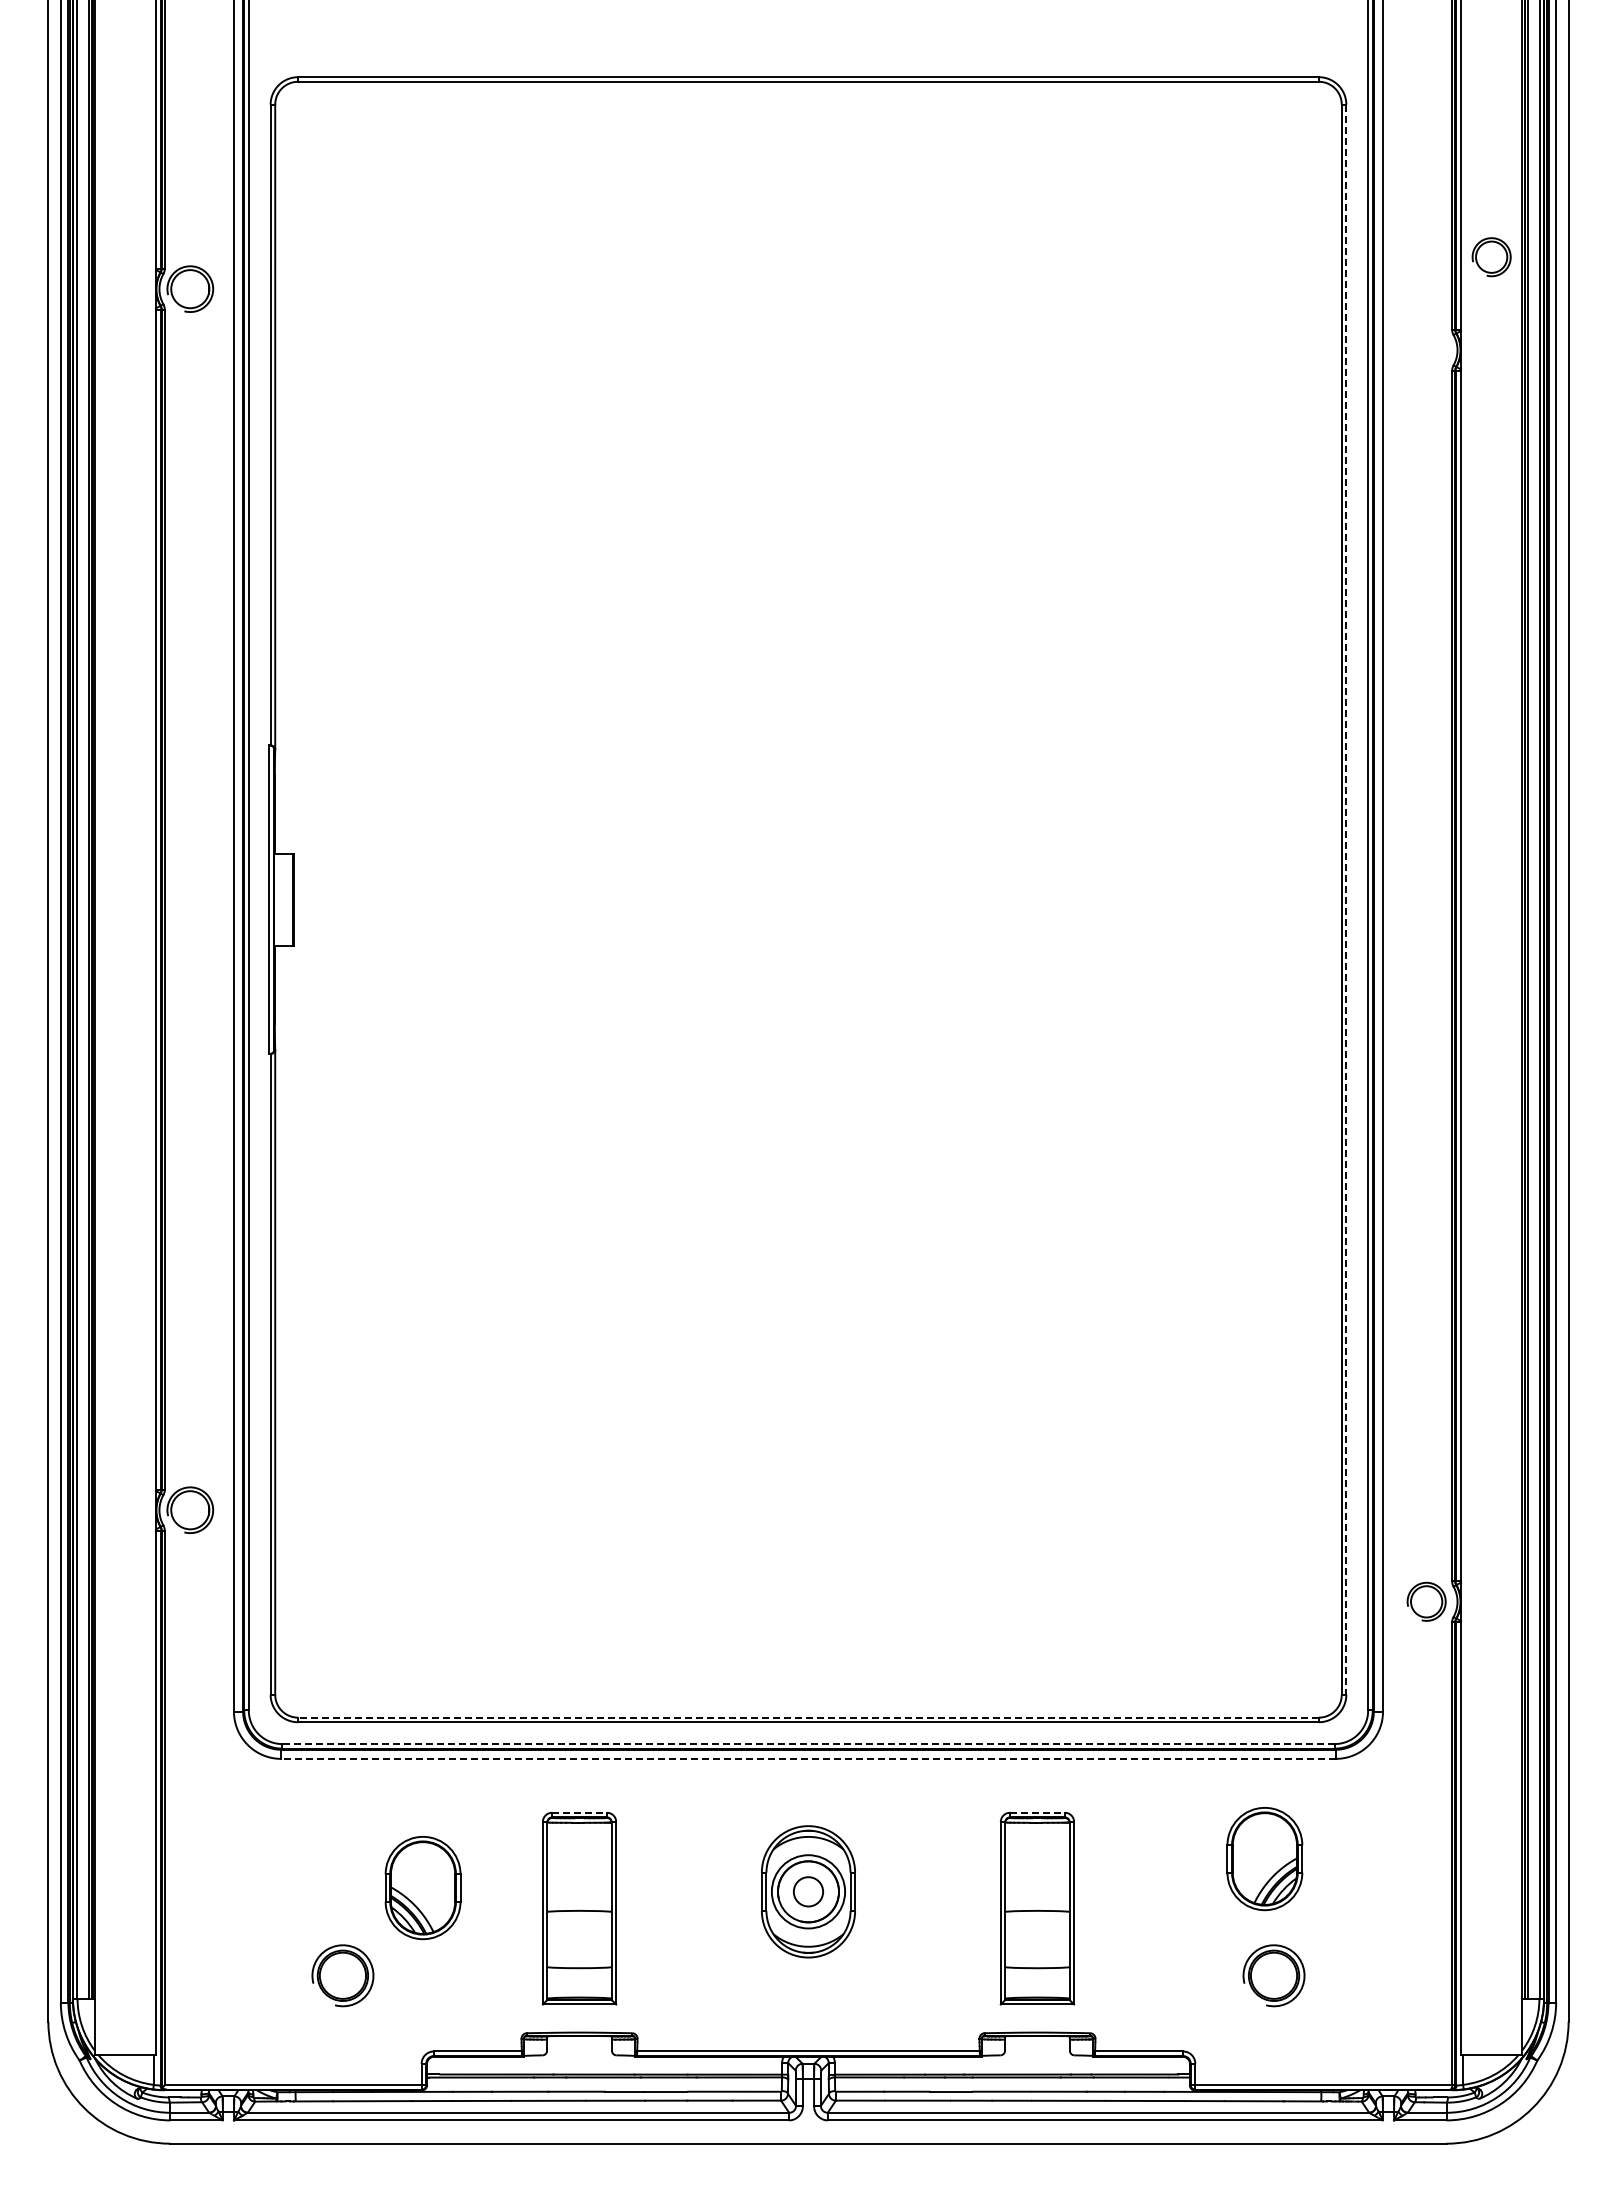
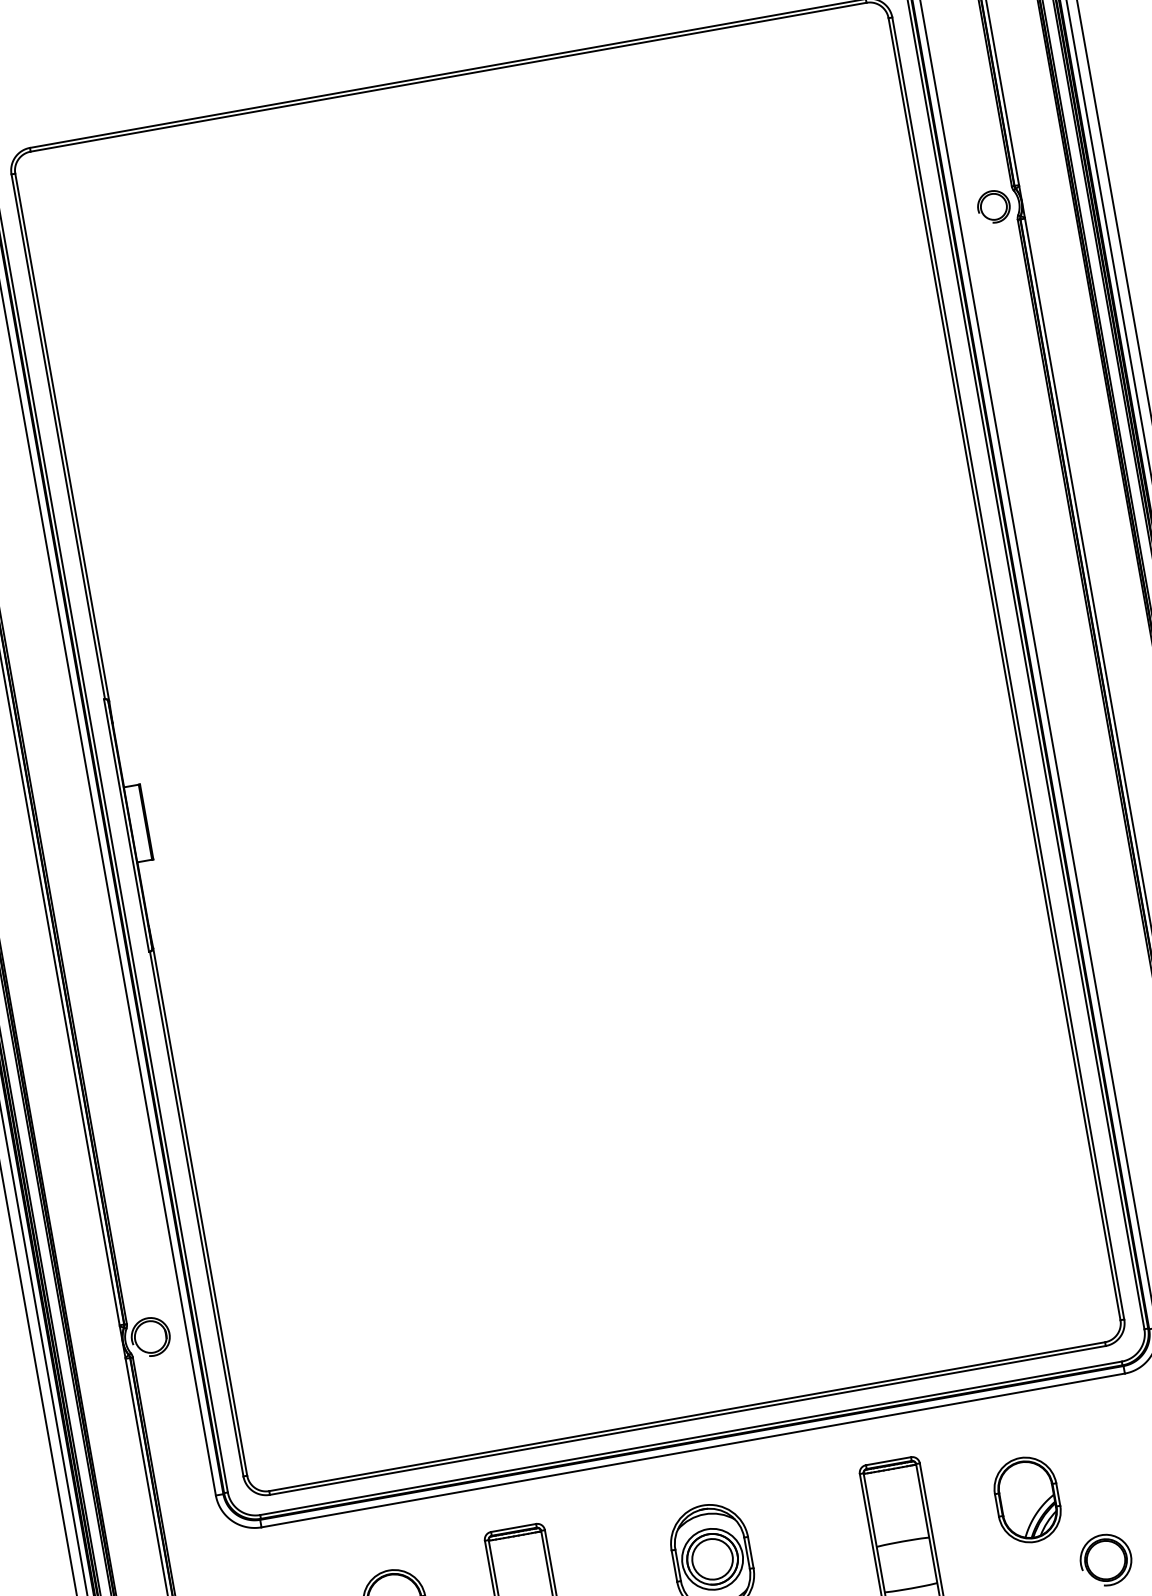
part: (1491, 257) -> (993, 207), moved
line: (1346, 900) -> (1008, 669), dashed -> solid
line: (808, 1717) -> (687, 1416), dashed -> solid
line: (808, 1744) -> (691, 1438), dashed -> solid
line: (808, 1758) -> (693, 1450), dashed -> solid
line: (580, 1812) -> (514, 1527), dashed -> solid
line: (1037, 1812) -> (888, 1460), dashed -> solid
part: (1264, 1859) -> (1027, 1500), moved
circle: (808, 1891) -> (712, 1559), size x1.67

